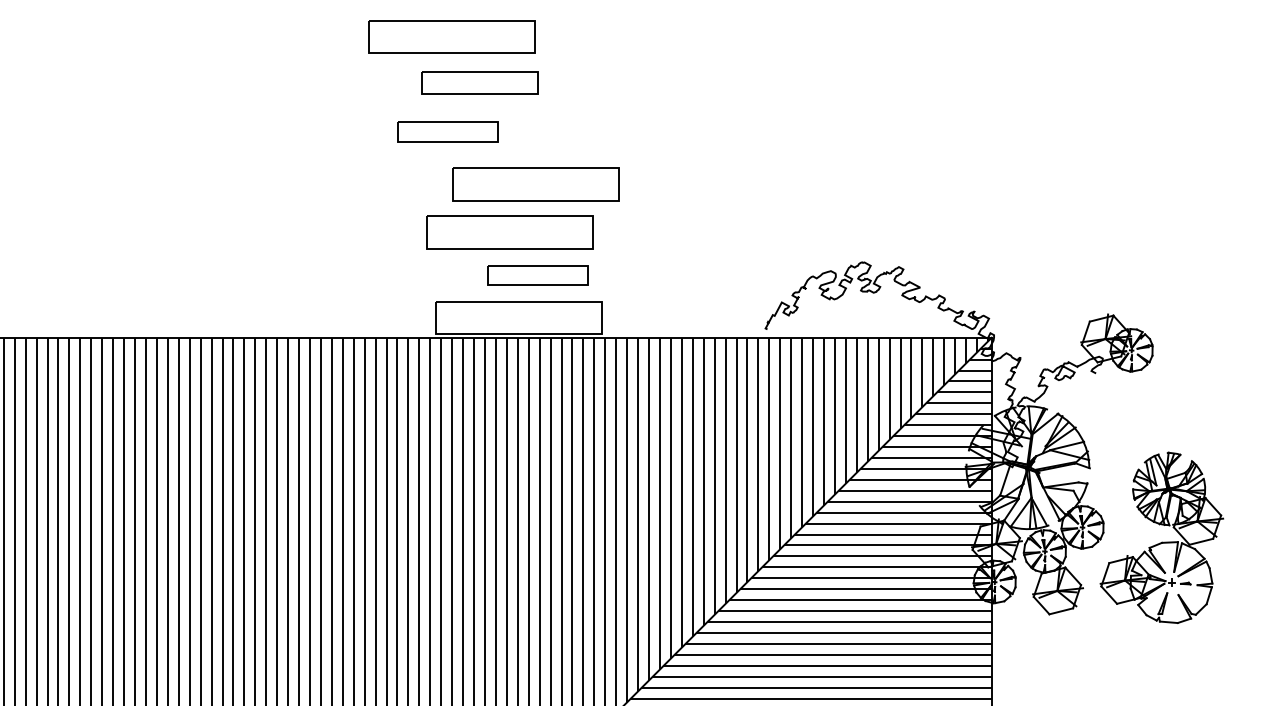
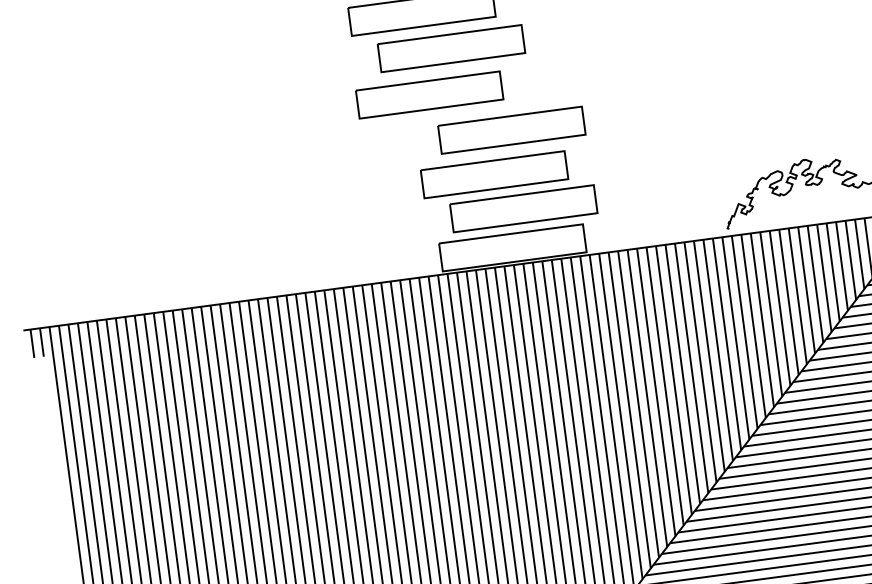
part: (479, 82) -> (451, 48), size x1.43
part: (447, 131) -> (429, 94), size x1.67
part: (537, 275) -> (523, 208), size x1.67

